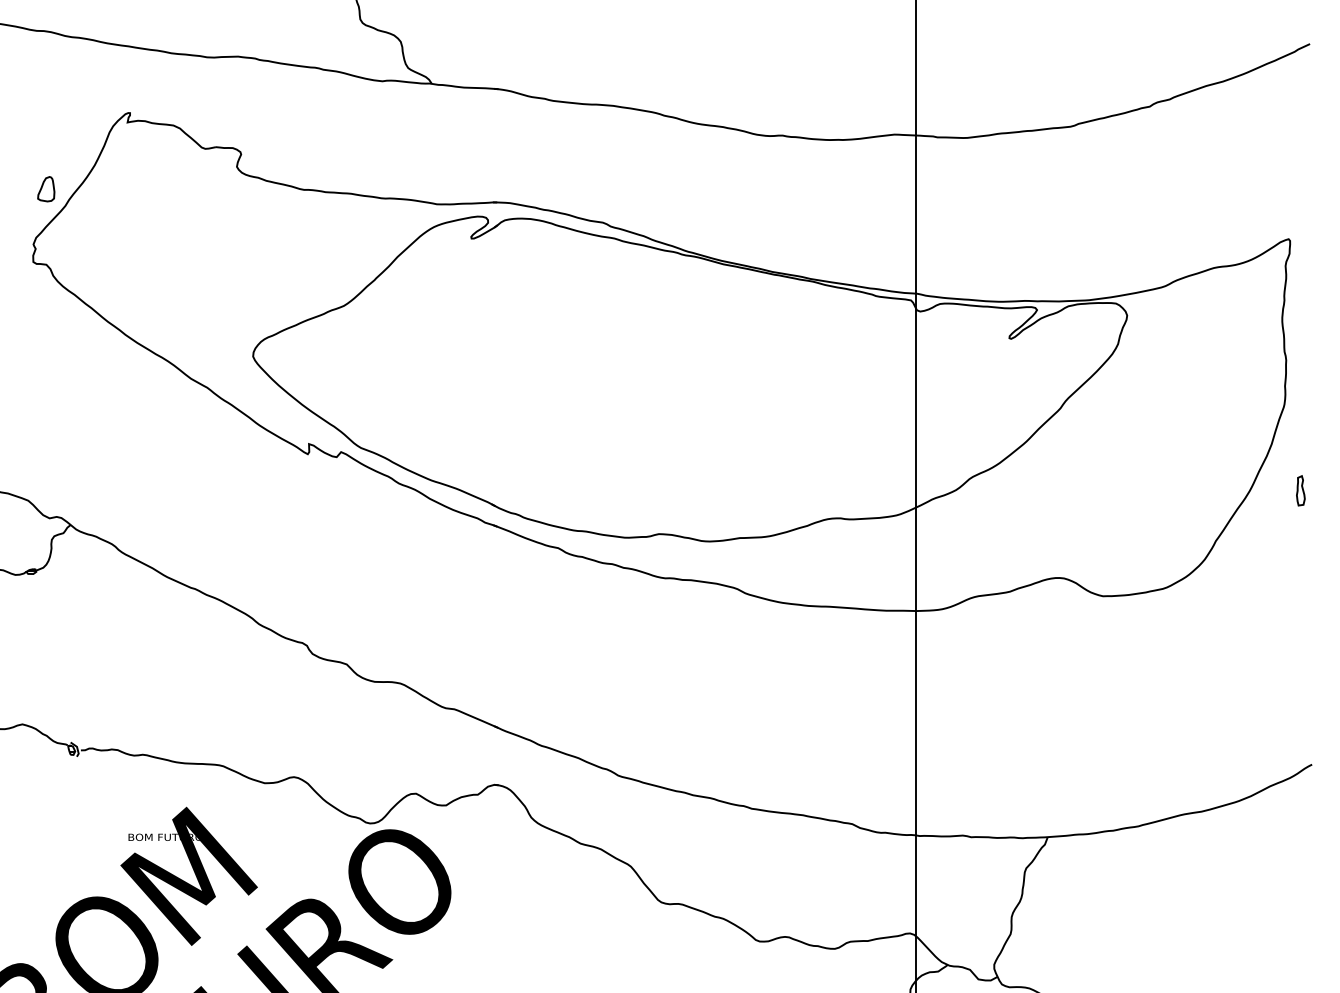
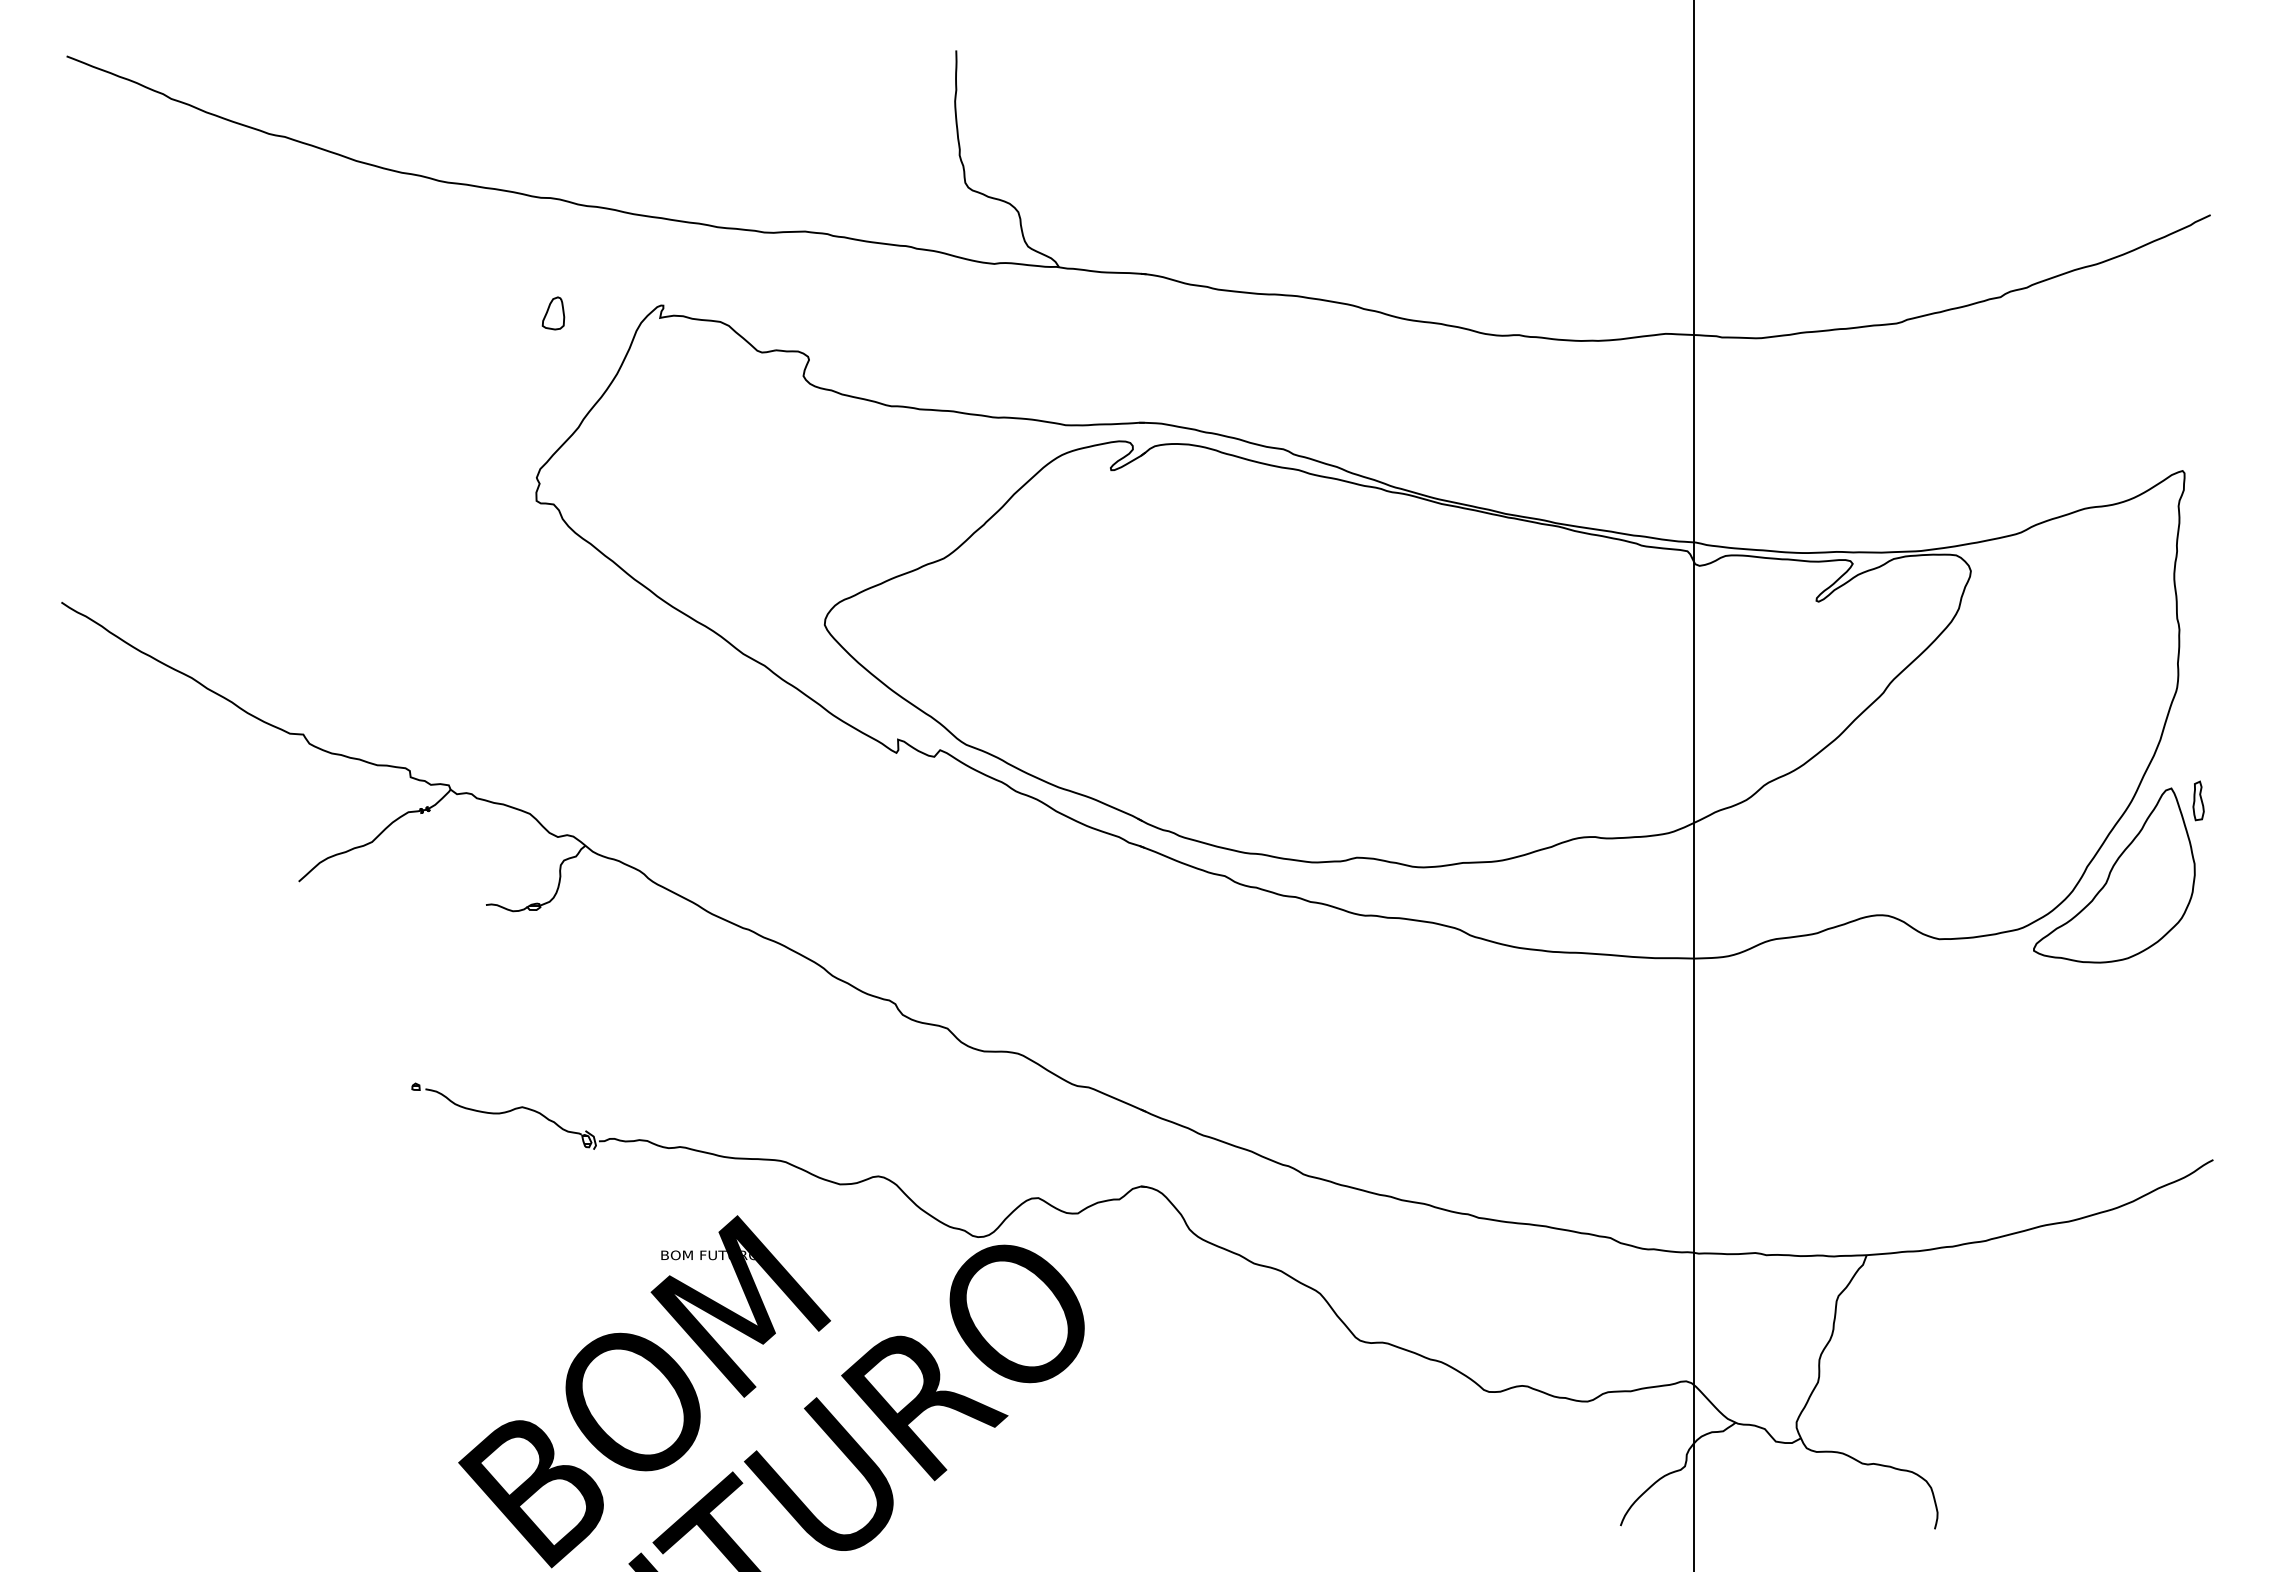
part: (46, 189) -> (553, 313), moved
part: (1236, 547) -> (2114, 875), added

